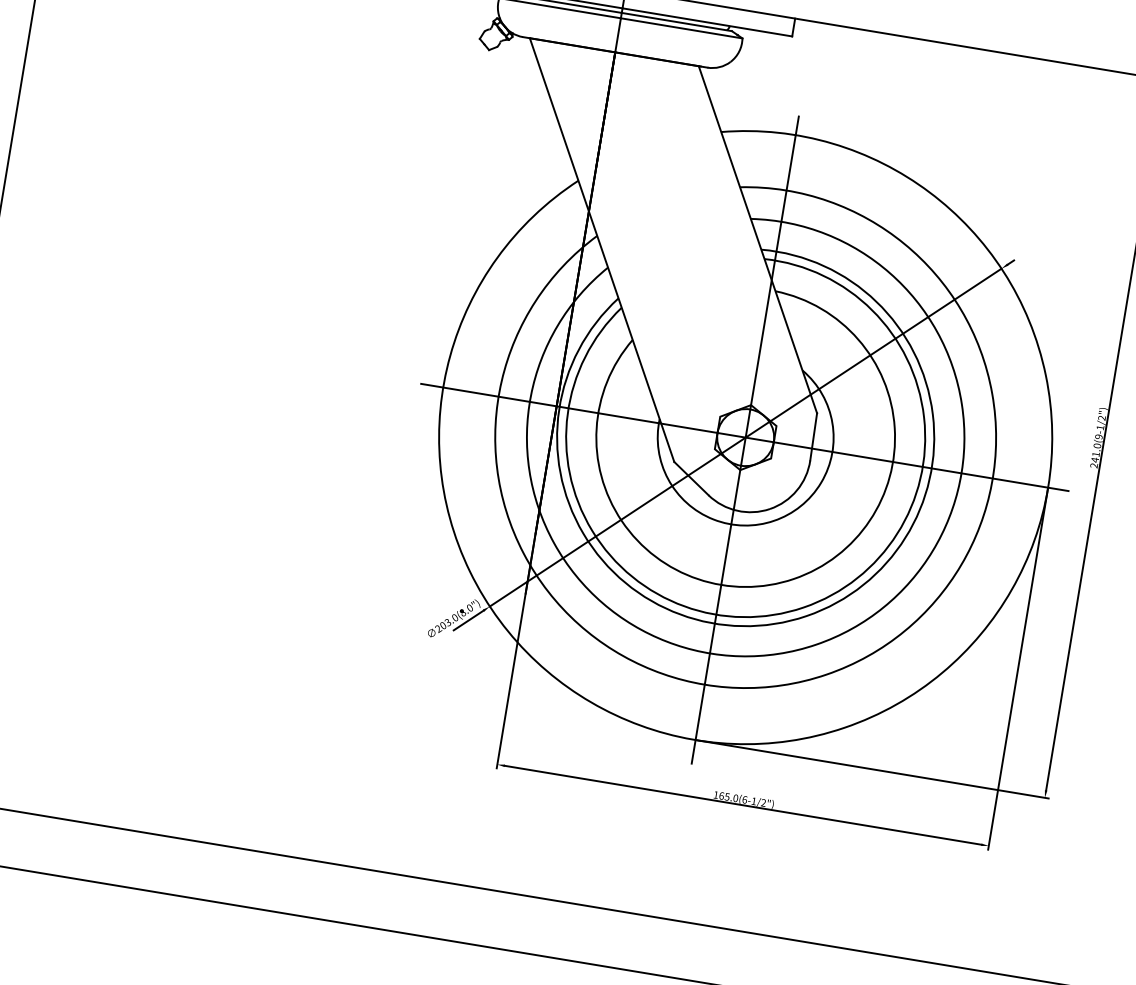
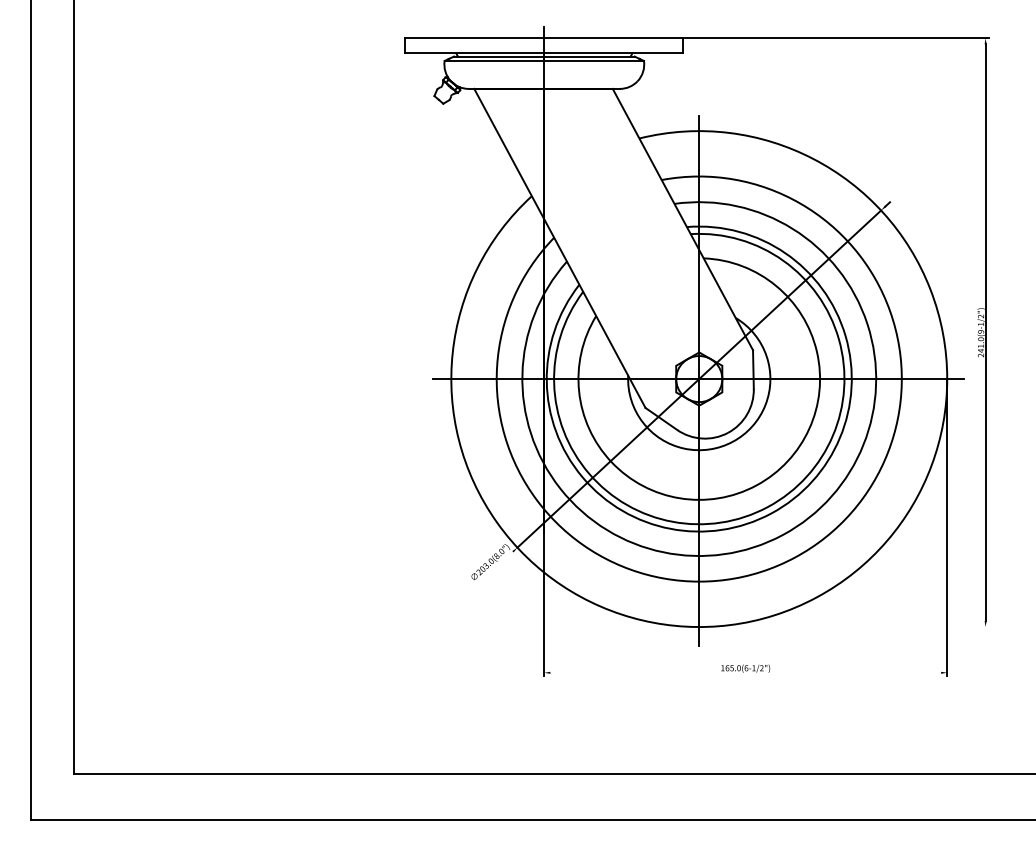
line: (467, 620) -> (501, 561), removed
line: (872, 769) -> (844, 627), removed
line: (742, 804) -> (745, 672), removed

